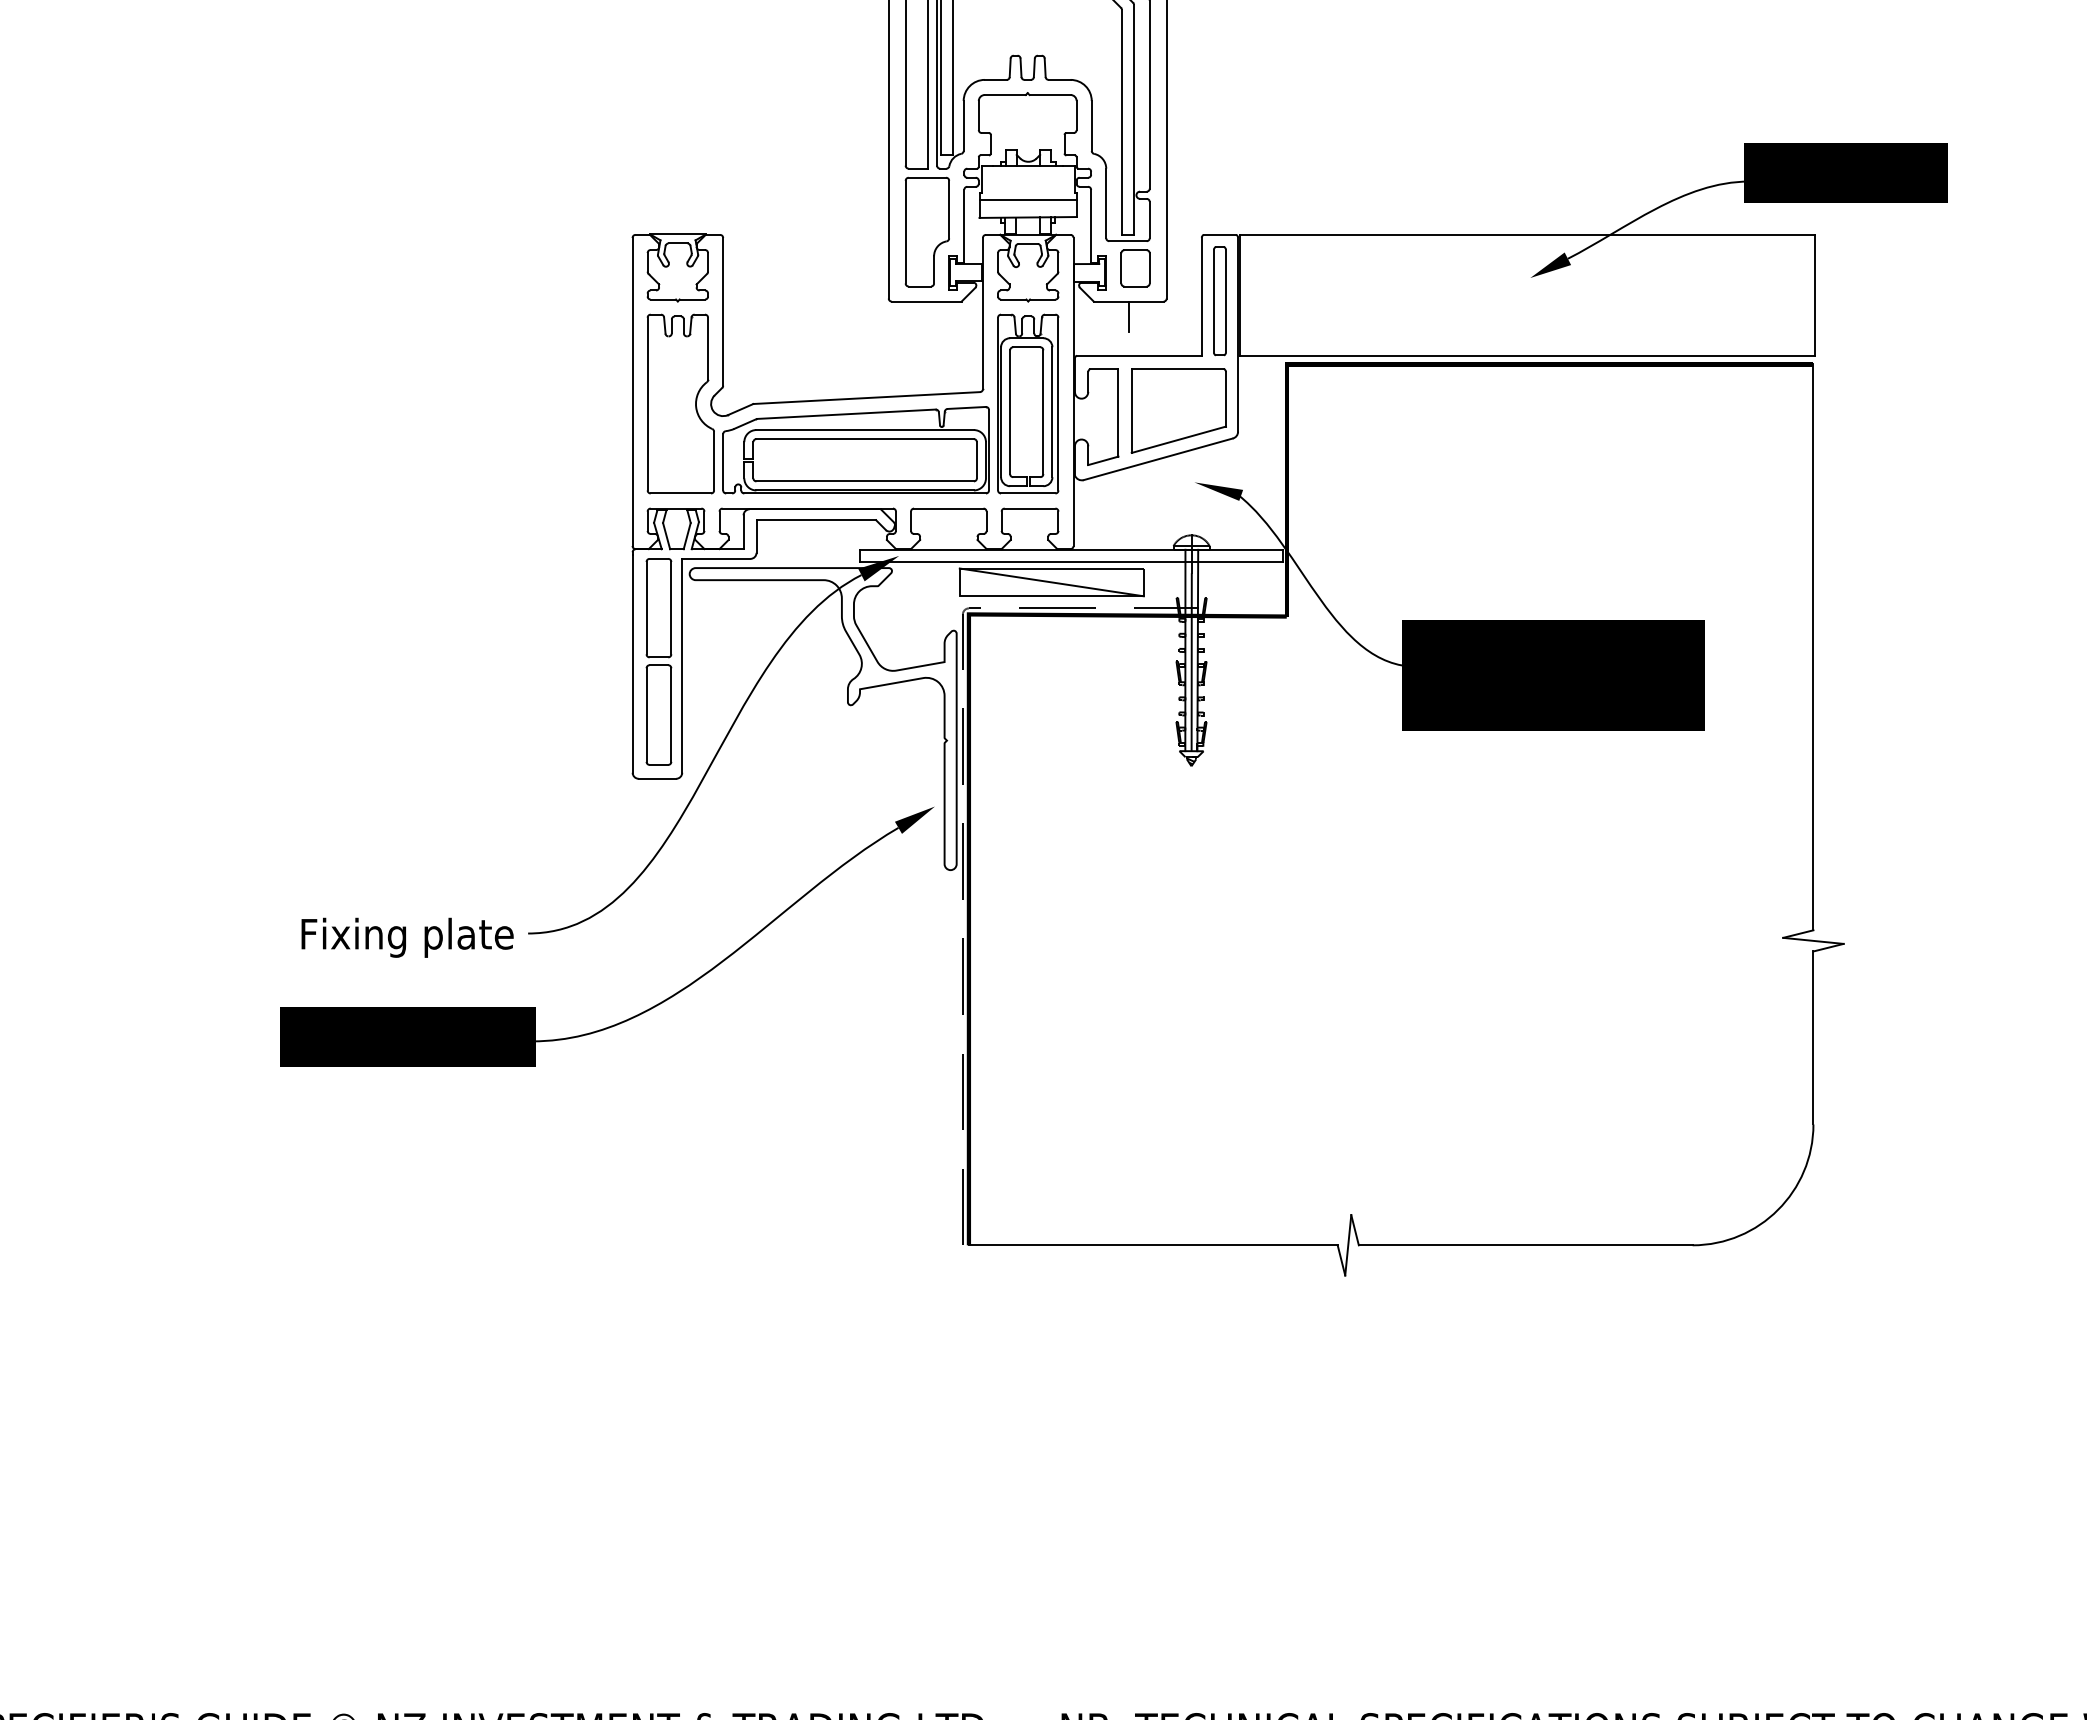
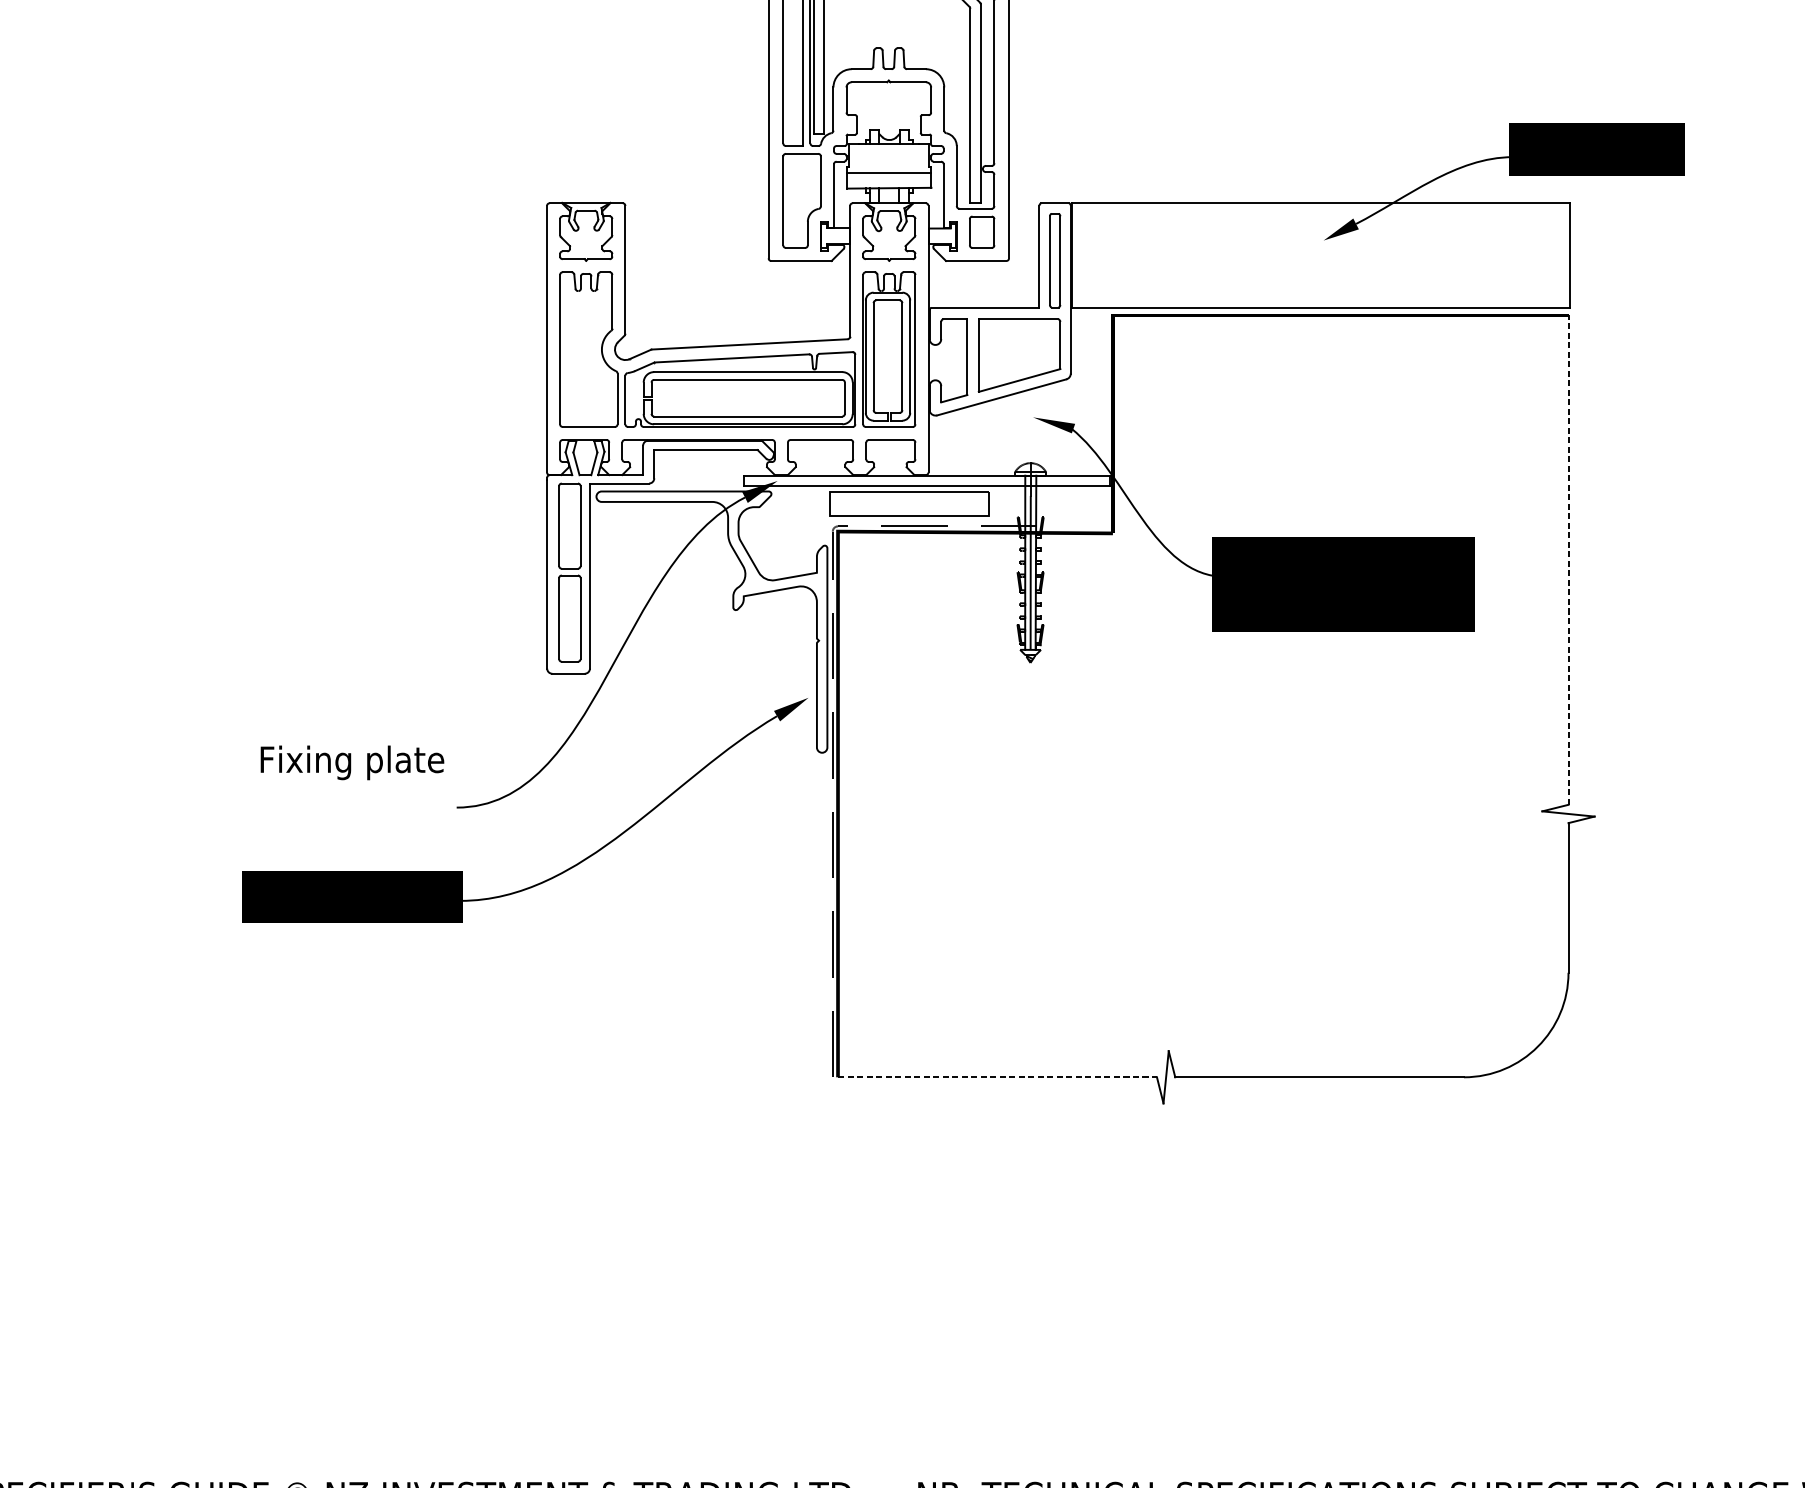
line: (1128, 316) -> (976, 273), removed
line: (1051, 582) -> (909, 503), removed
line: (1813, 647) -> (1568, 560), solid -> dashed
text: (407, 937) -> (352, 762), moved
line: (1153, 1245) -> (997, 1077), solid -> dashed

